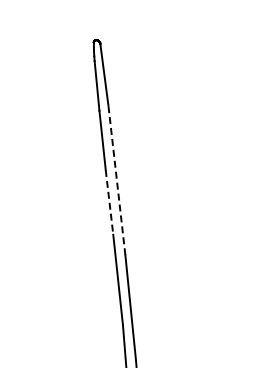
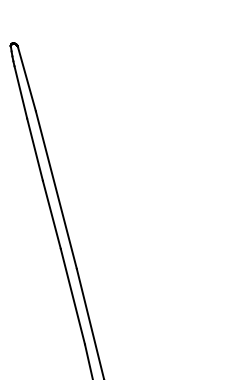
line: (116, 179) -> (55, 189), dashed -> solid
line: (109, 202) -> (51, 215), dashed -> solid

